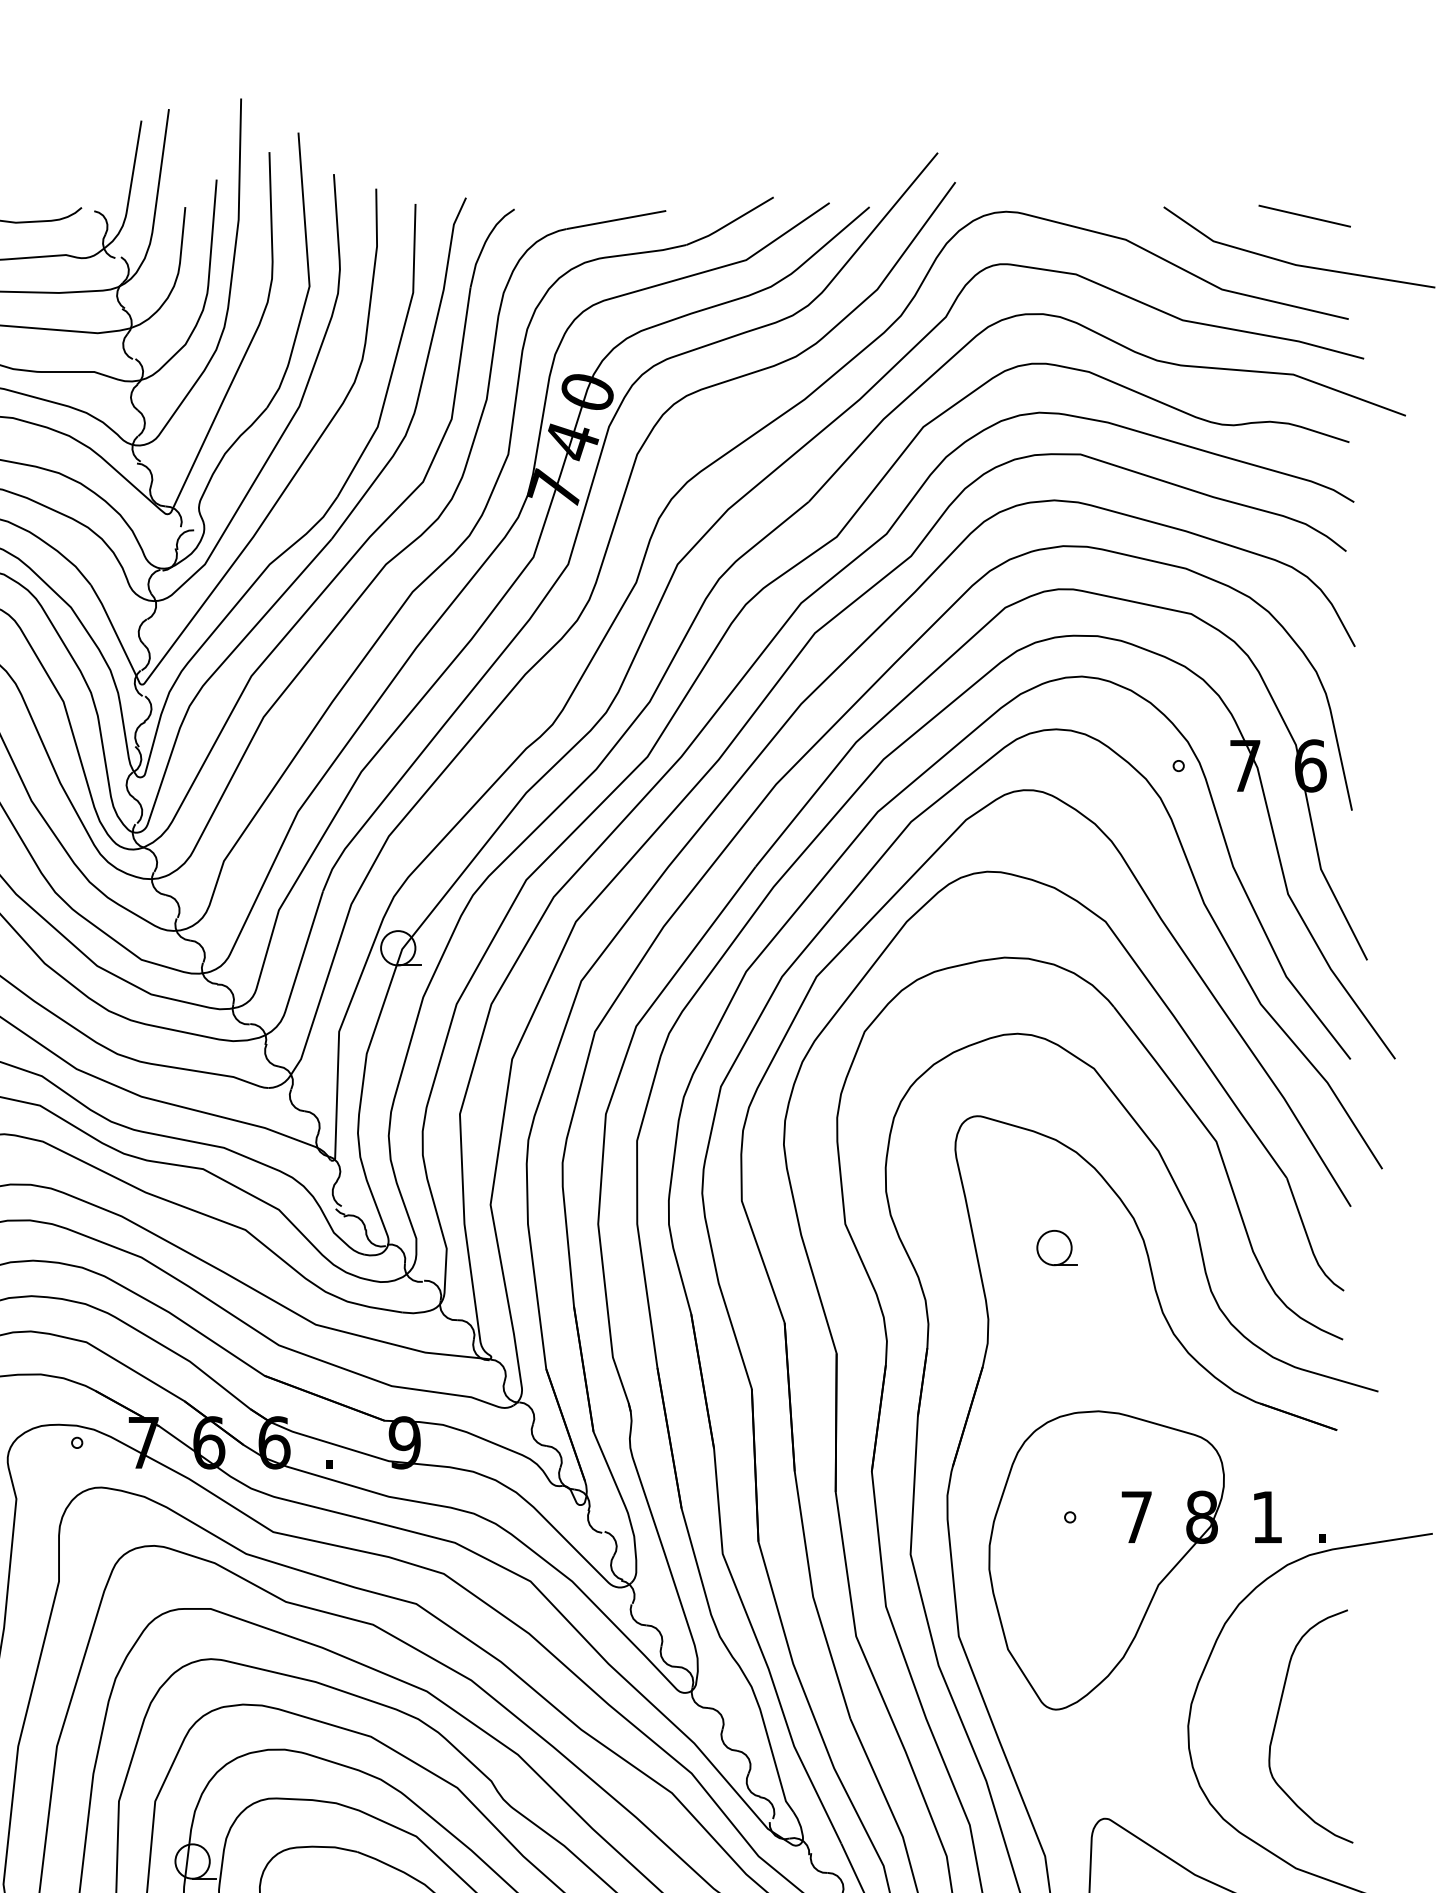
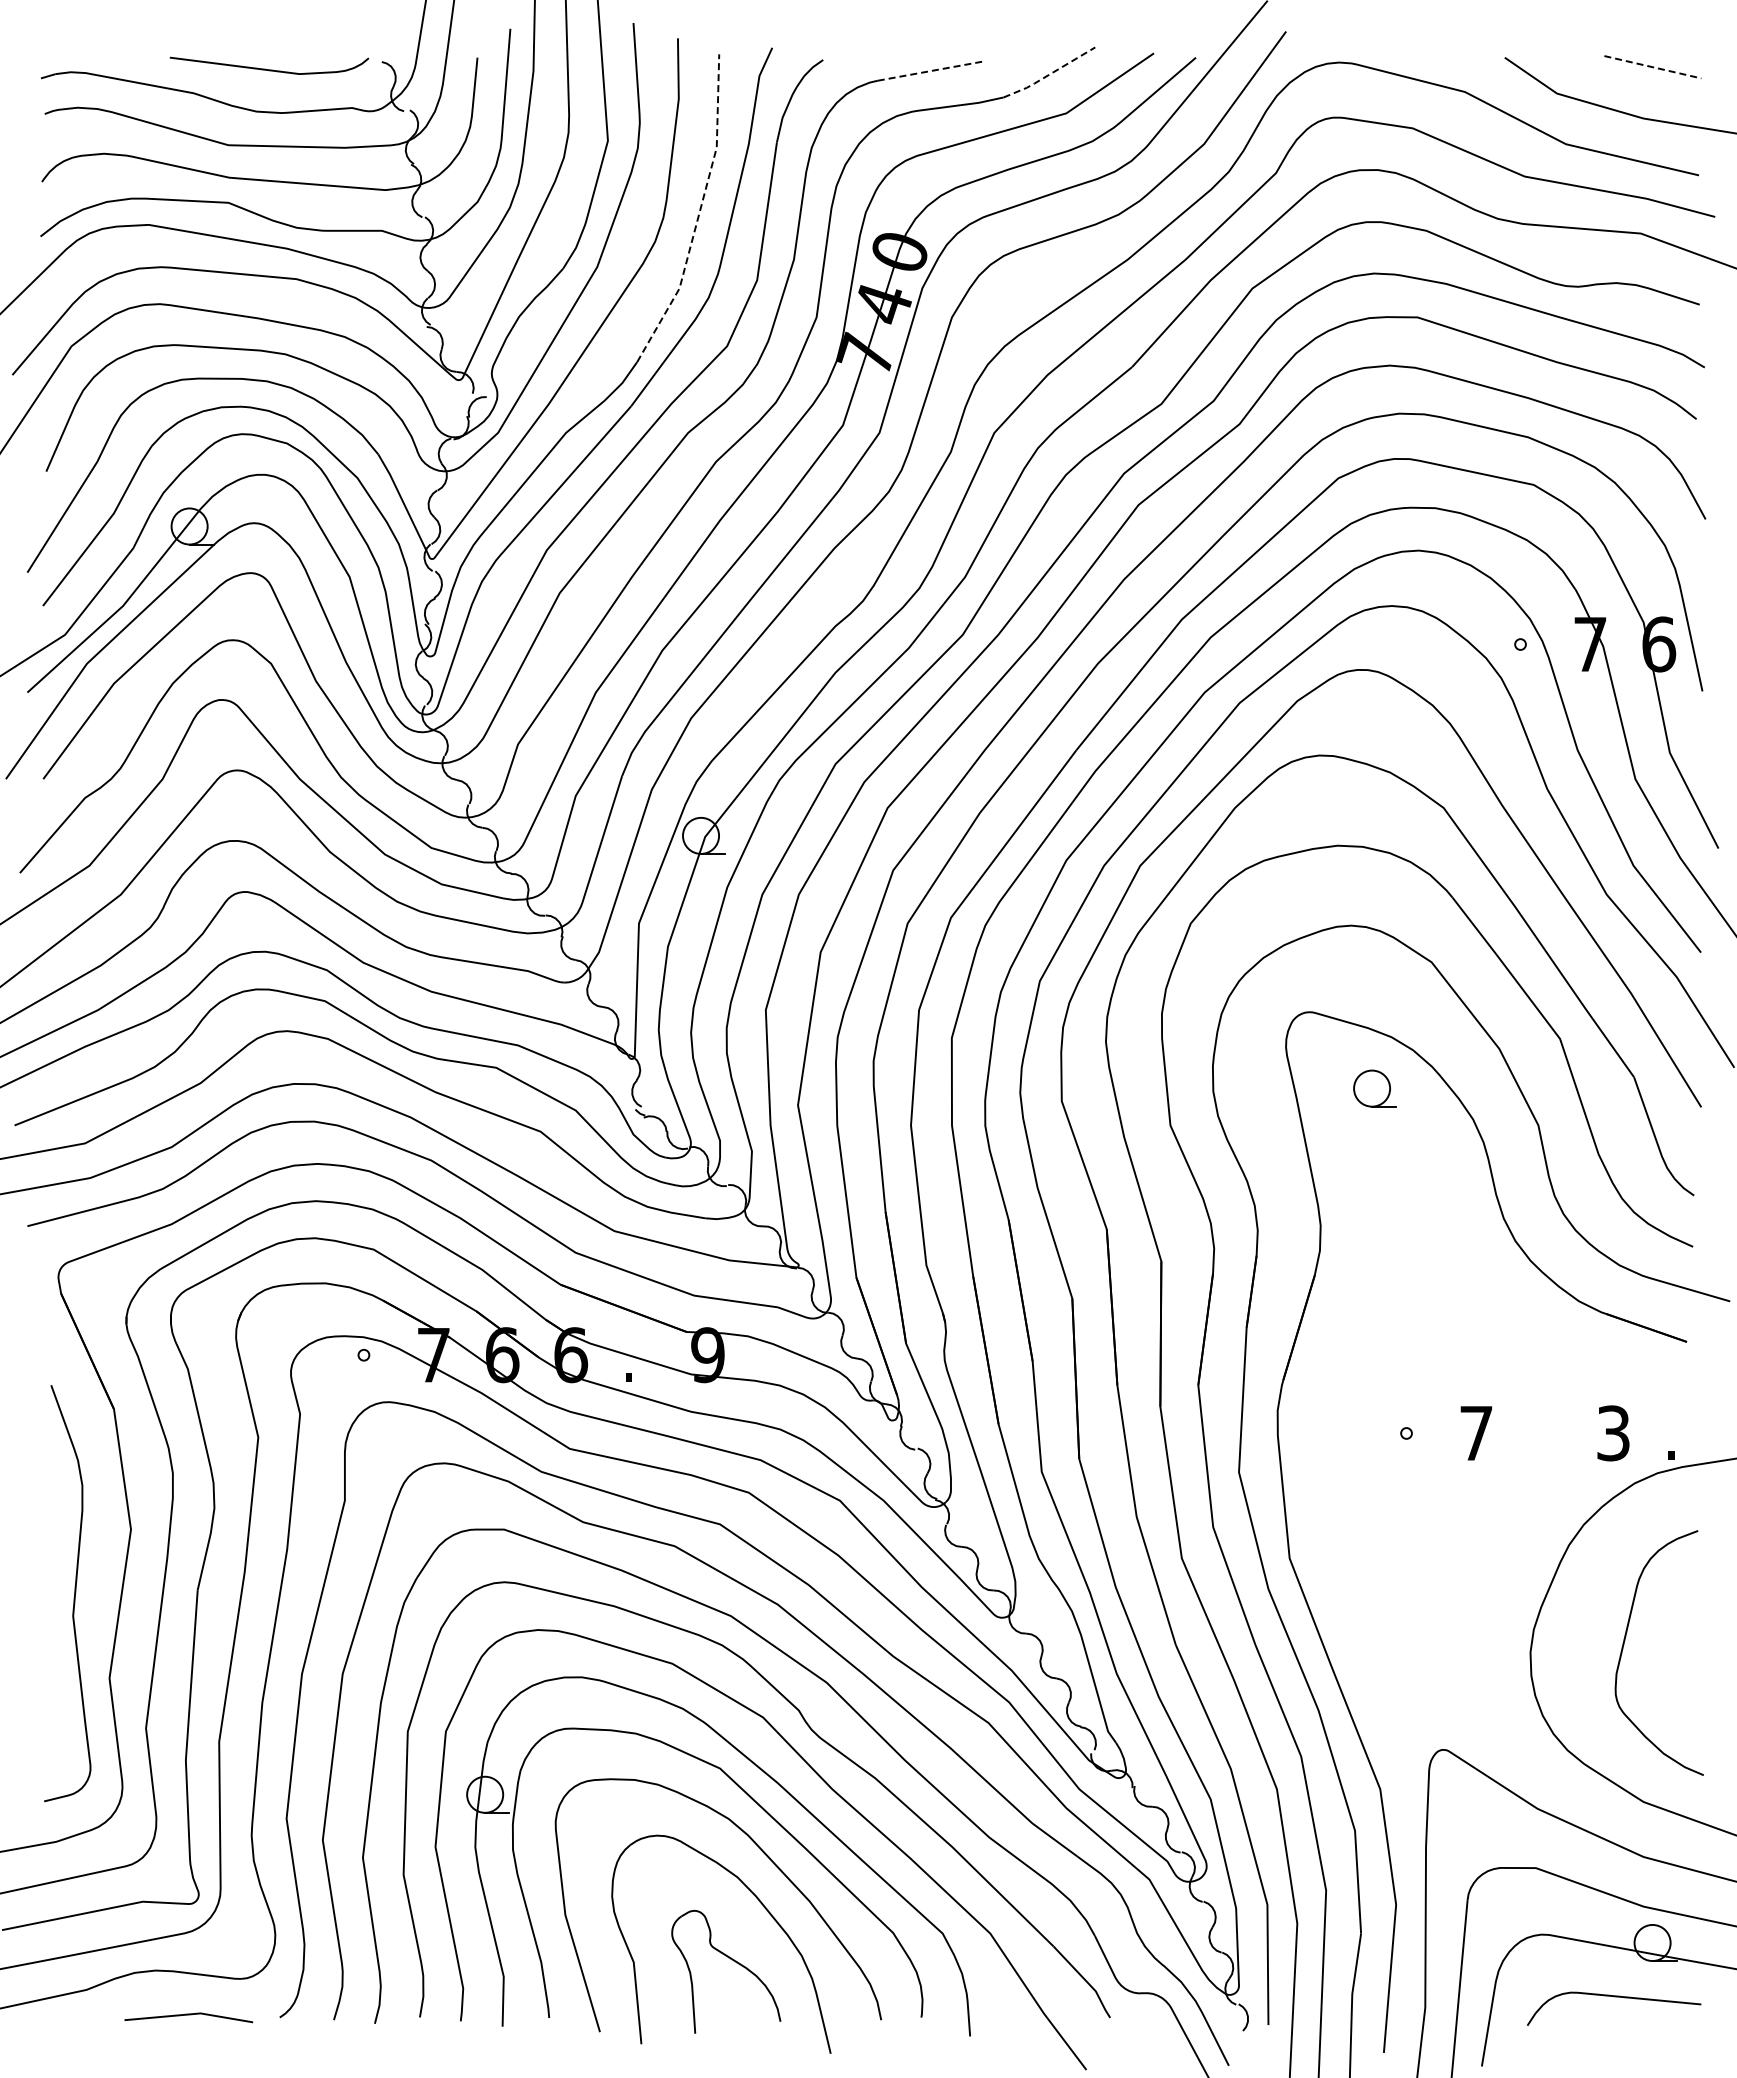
line: (1304, 216) -> (1652, 67), solid -> dashed
line: (616, 220) -> (930, 71), solid -> dashed
line: (729, 223) -> (1048, 74), solid -> dashed
line: (396, 355) -> (699, 213), solid -> dashed
part: (1056, 1247) -> (1374, 1088), moved
text: (1267, 1517) -> (1613, 1433), 1 -> 3
part: (1106, 1560) -> (1444, 1478), removed

